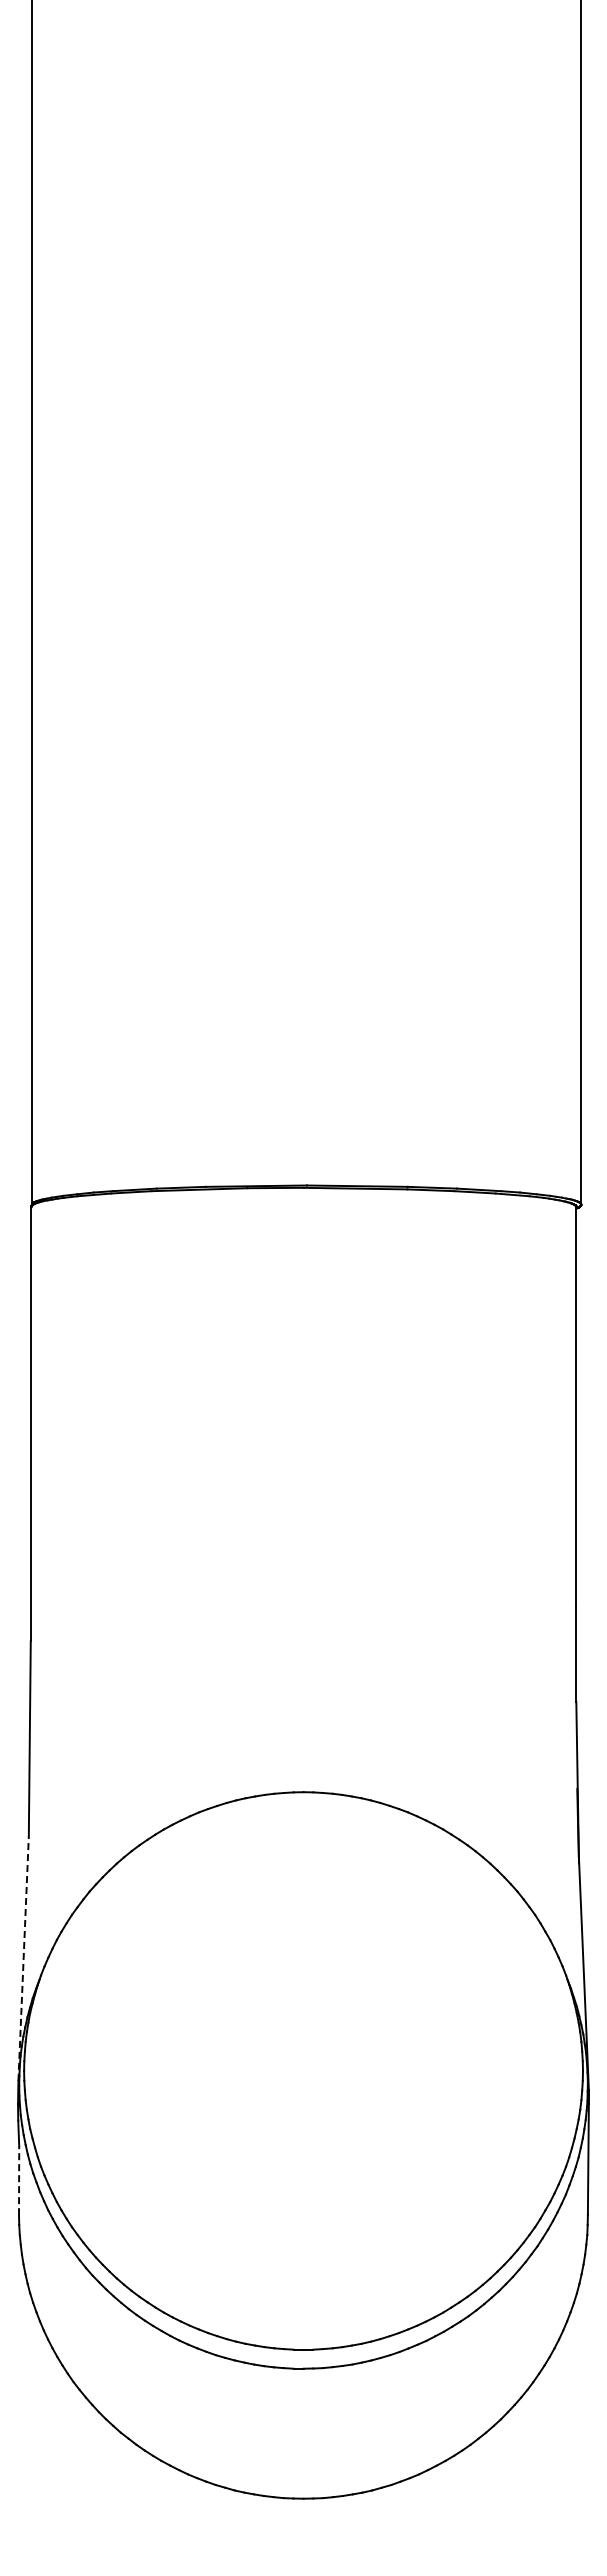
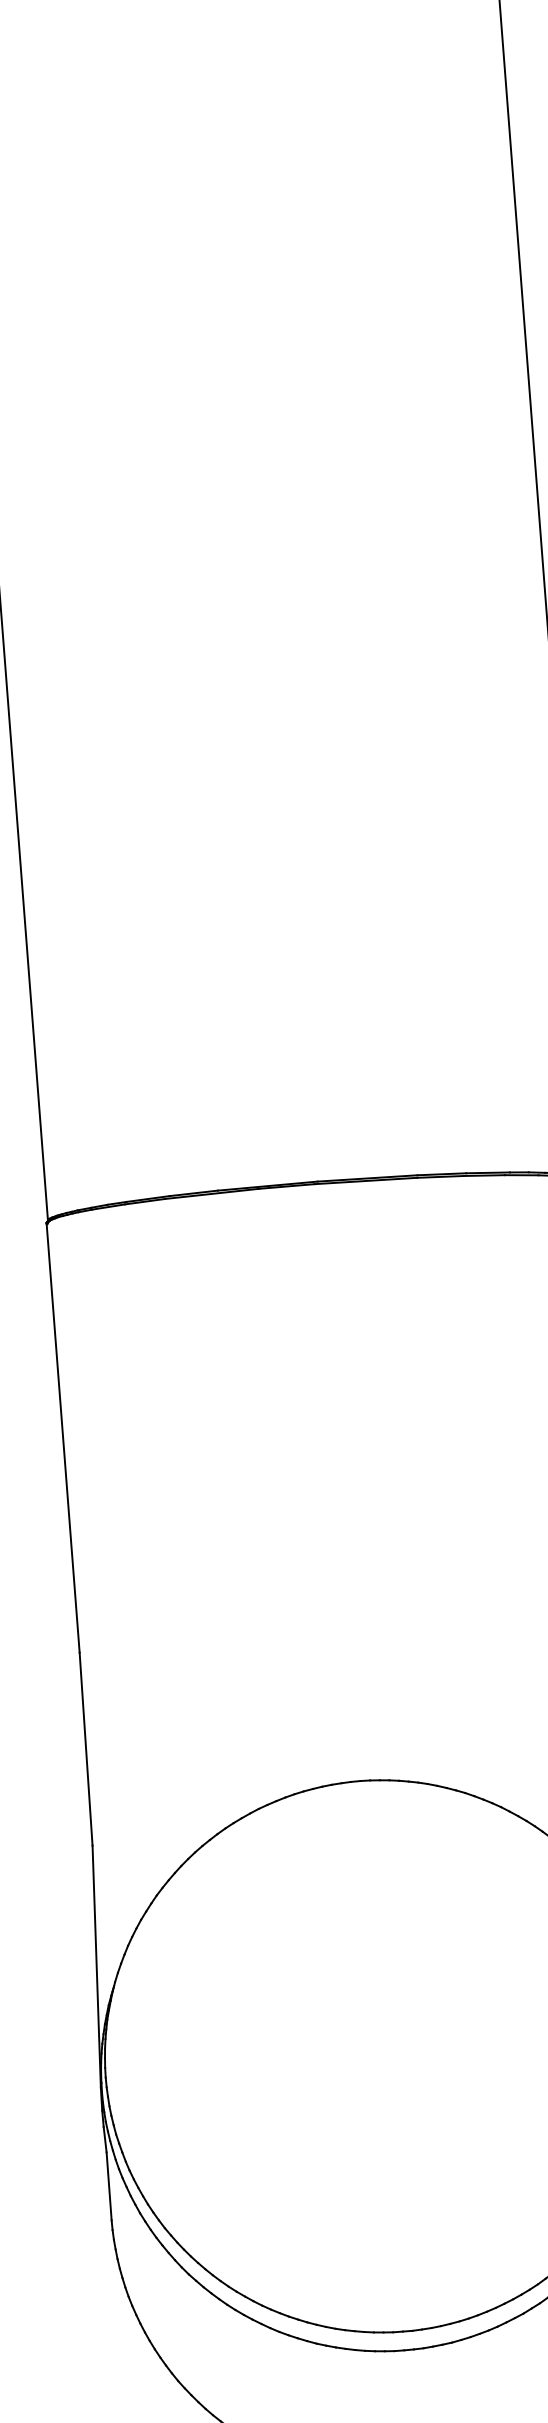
line: (23, 1958) -> (96, 1966), dashed -> solid
line: (19, 2180) -> (109, 2186), dashed -> solid

